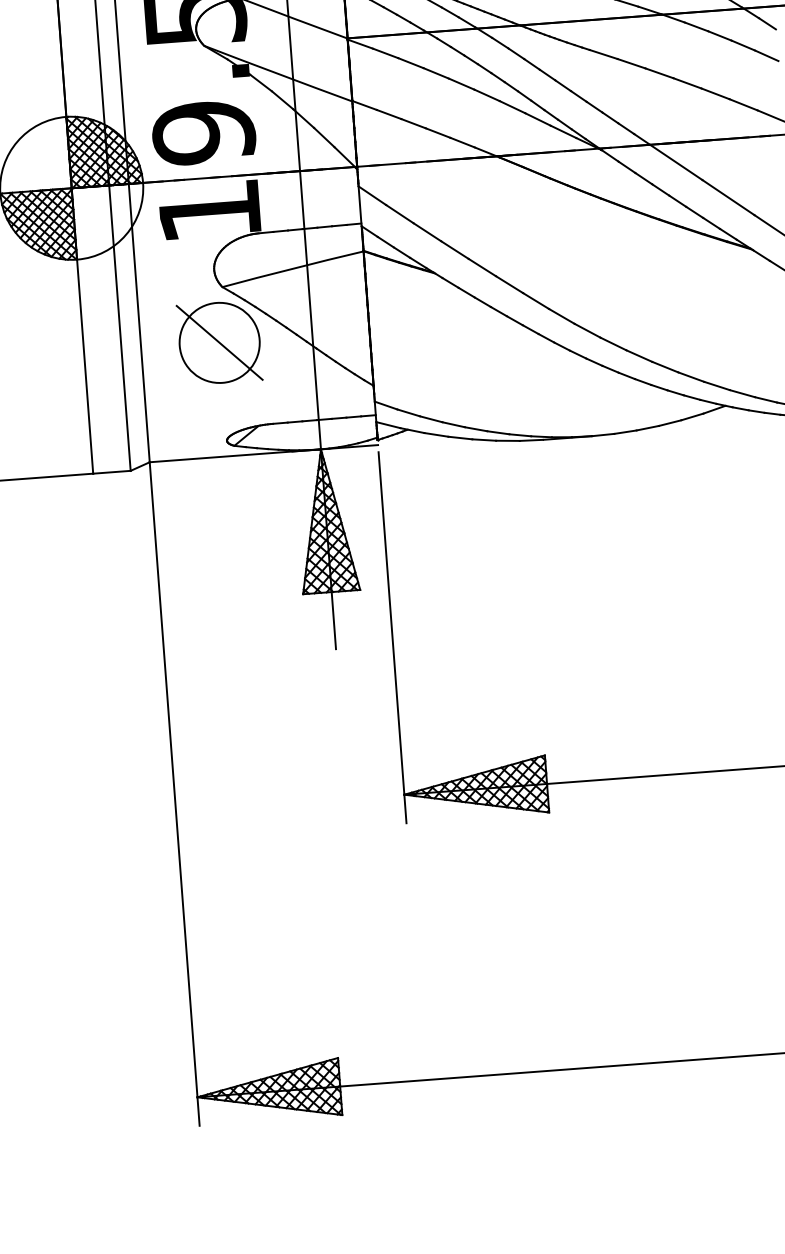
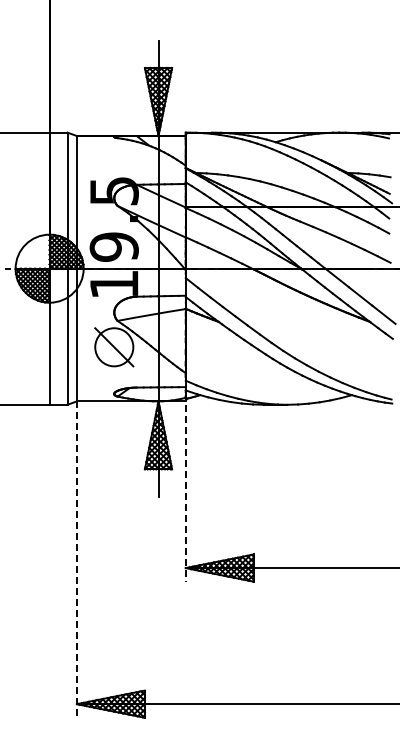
line: (392, 638) -> (185, 493), solid -> dashed
line: (174, 795) -> (76, 560), solid -> dashed

